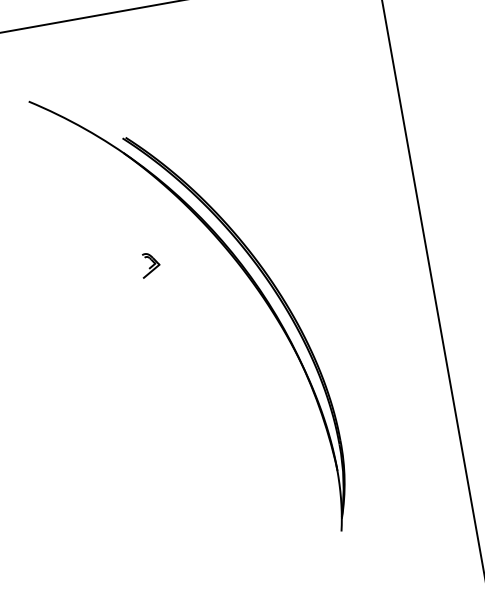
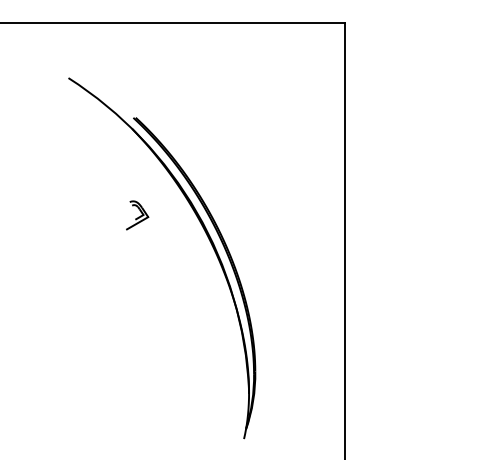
part: (149, 264) -> (136, 215), size x1.6

